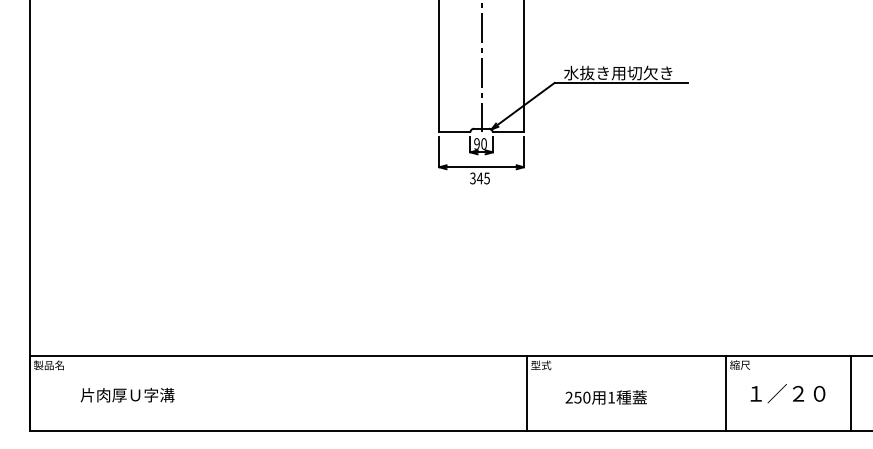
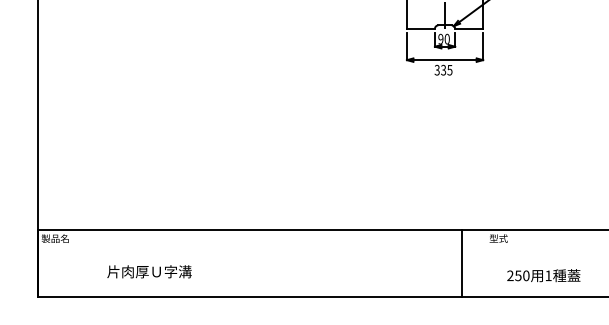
text: (479, 178) -> (443, 70), 345 -> 335
line: (527, 392) -> (462, 263), moved
text: (127, 394) -> (149, 271), moved
text: (605, 397) -> (543, 275), moved

